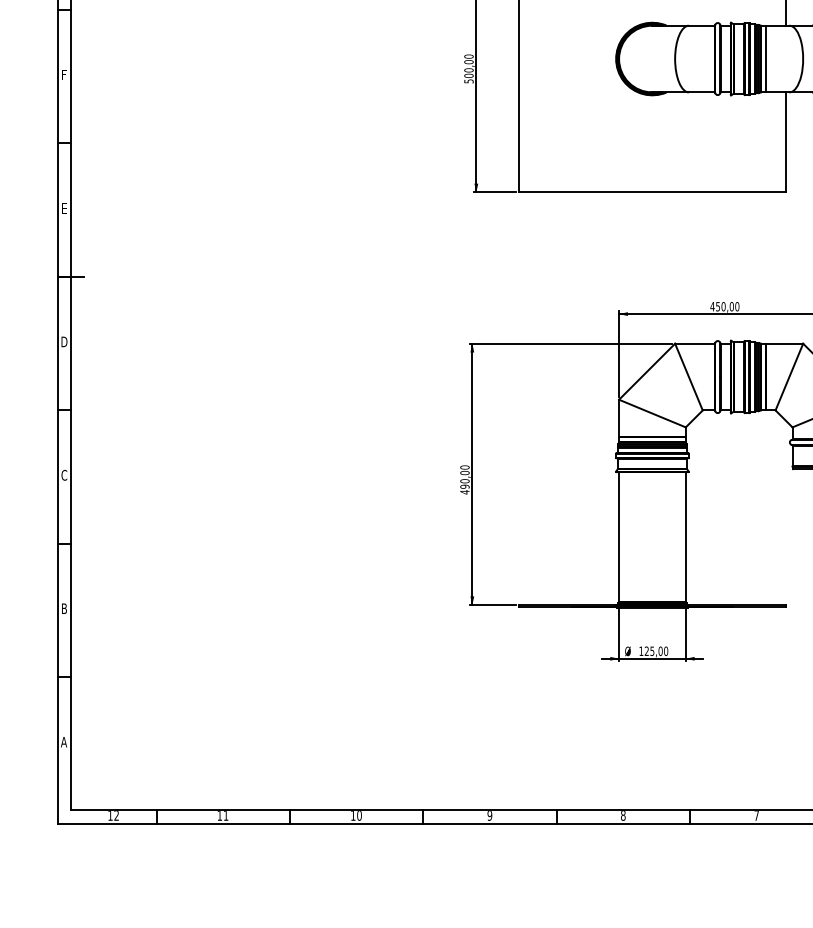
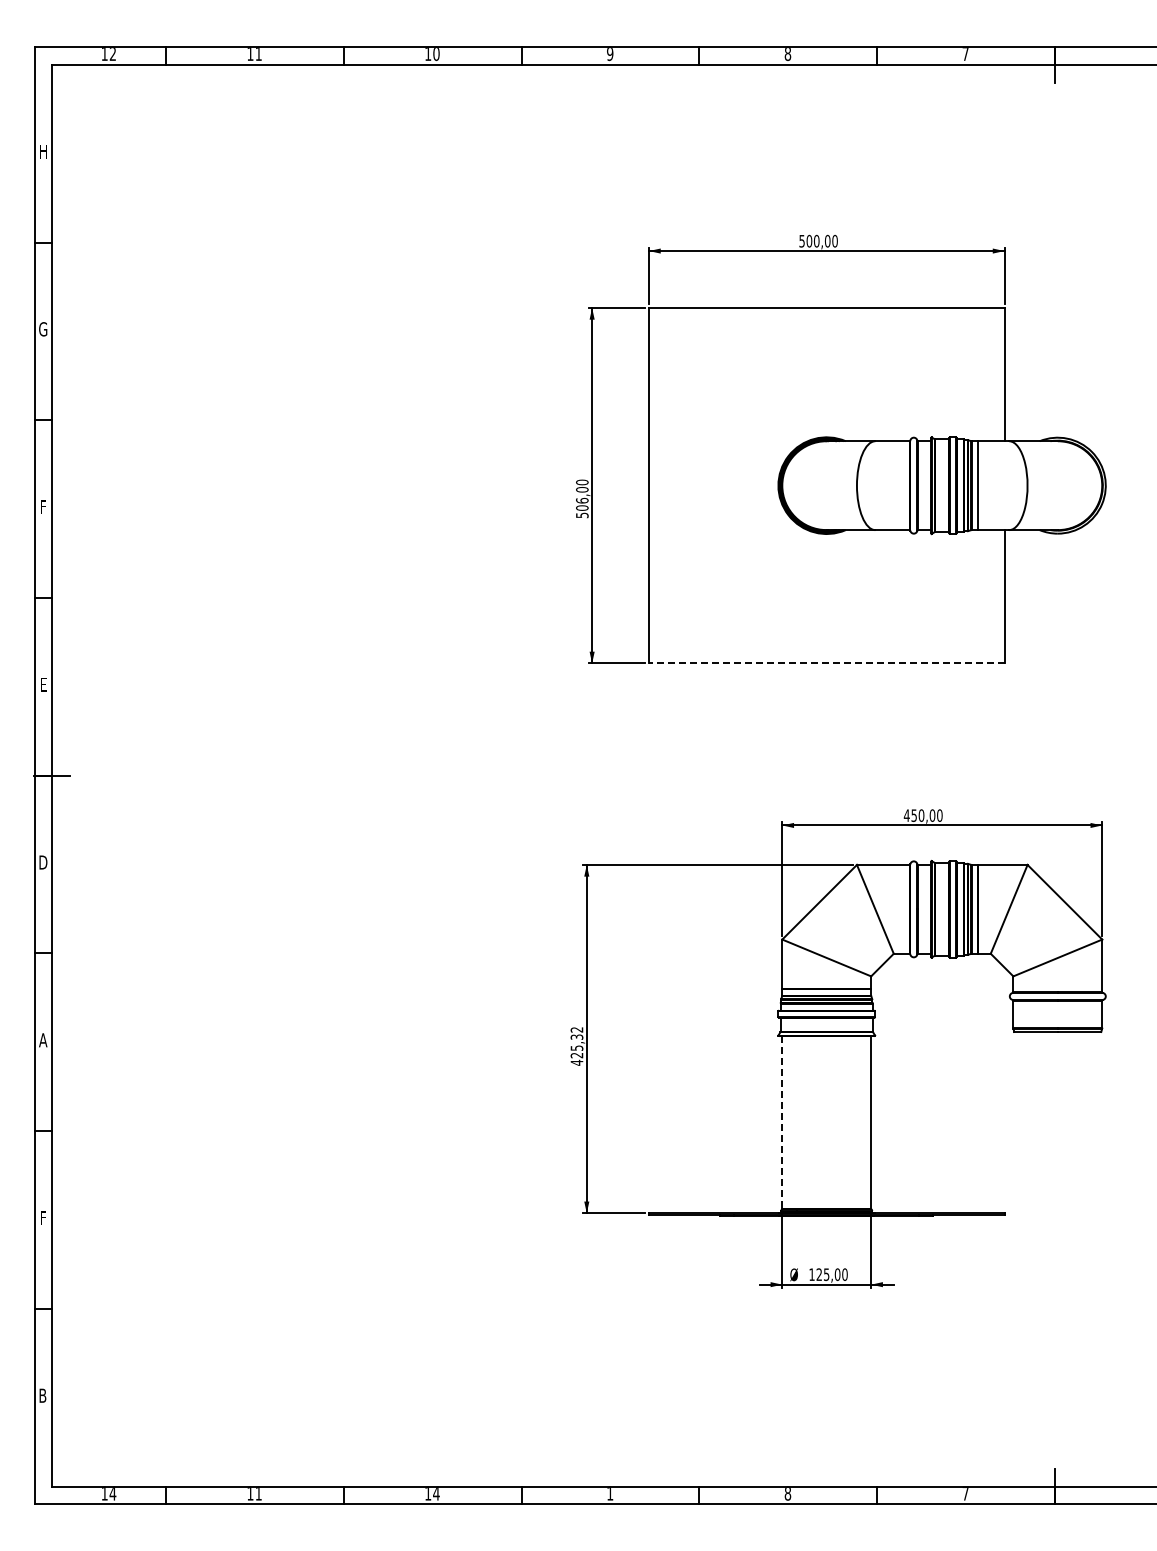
text: (469, 70) -> (582, 500), 500,00 -> 506,00
line: (652, 192) -> (826, 663), solid -> dashed
text: (64, 475) -> (43, 1040), C -> A
text: (464, 477) -> (576, 1042), 490,00 -> 425,32
line: (619, 537) -> (782, 1122), solid -> dashed
text: (64, 608) -> (43, 1217), B -> F
text: (63, 741) -> (42, 1395), A -> B
text: (116, 816) -> (112, 1494), 12 -> 14
text: (359, 816) -> (436, 1494), 10 -> 14
text: (490, 816) -> (610, 1494), 9 -> 1

